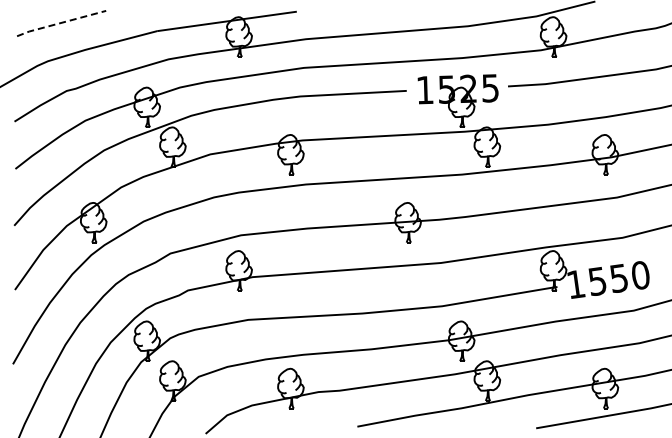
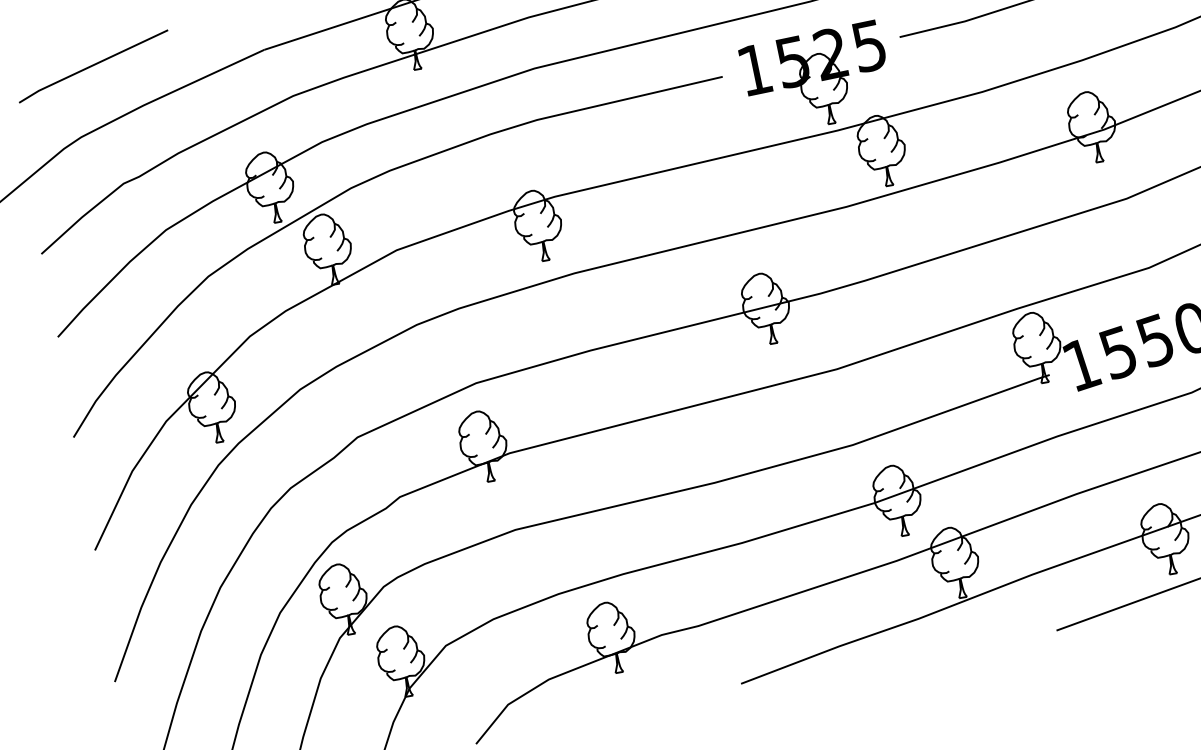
line: (60, 23) -> (91, 66), dashed -> solid

